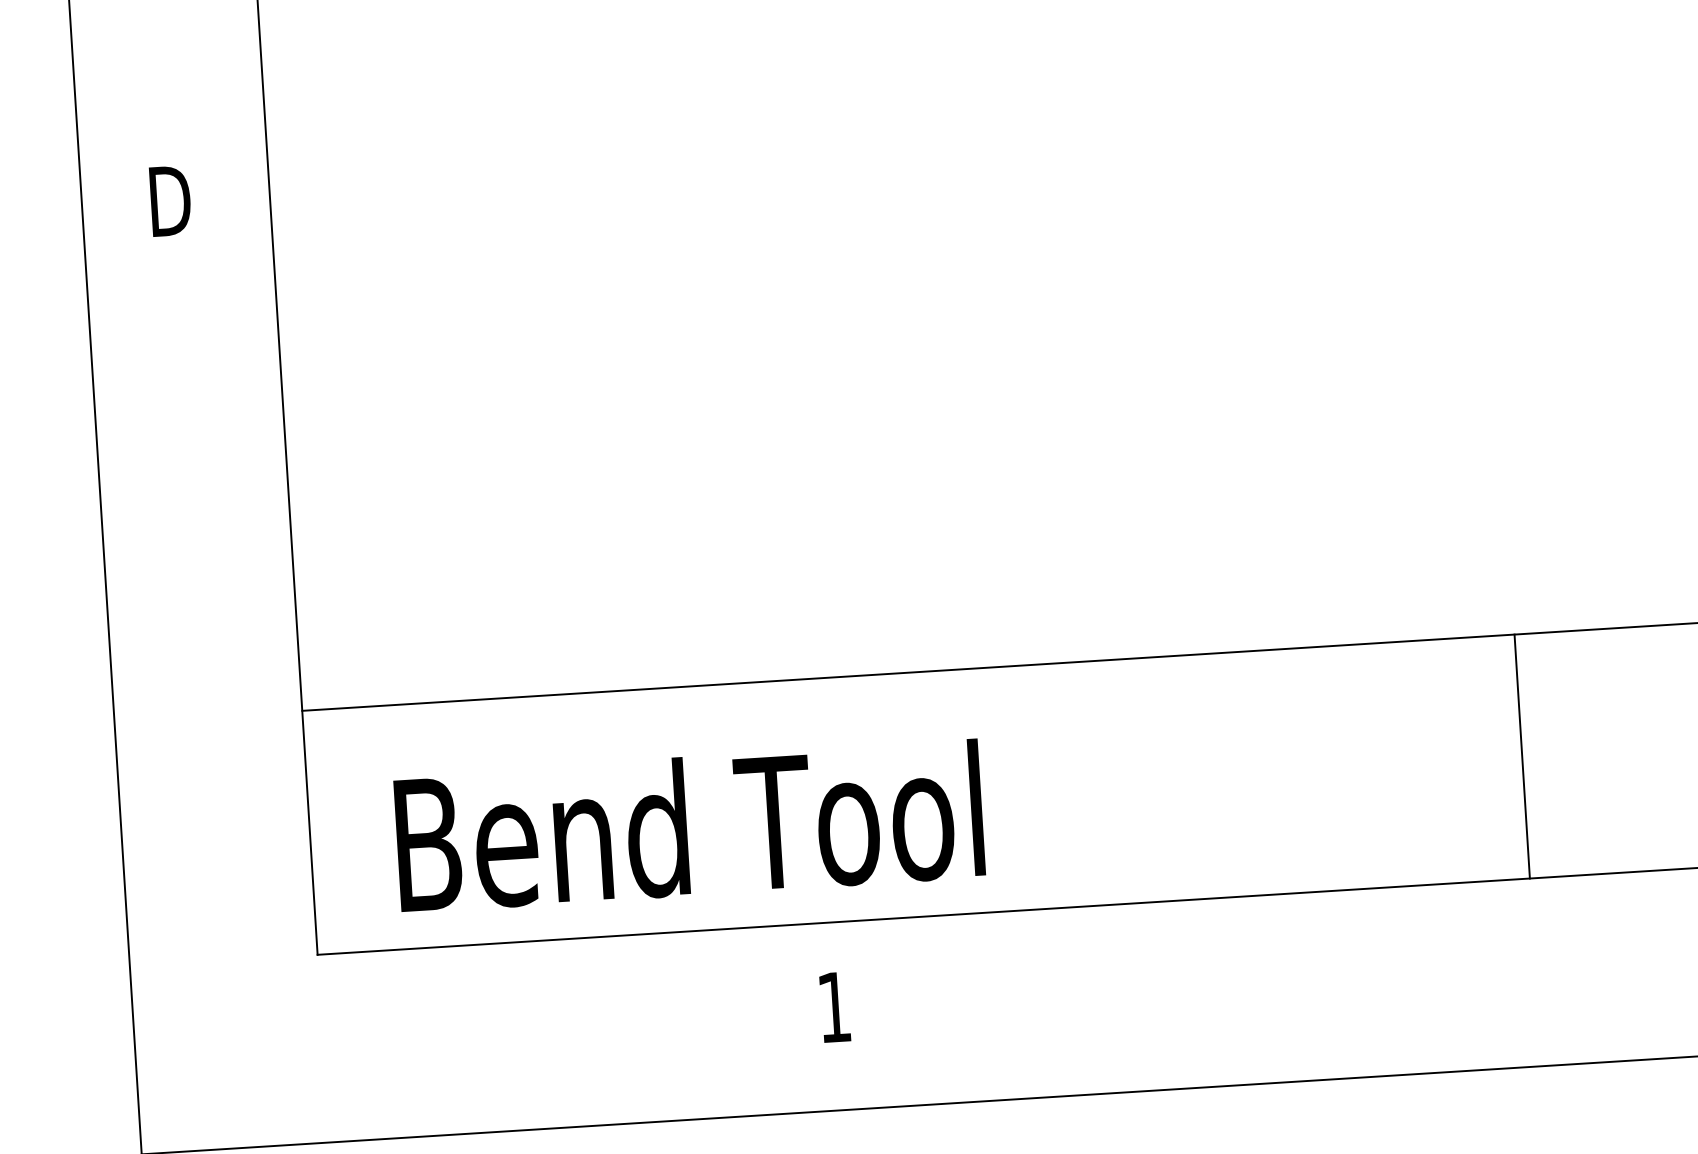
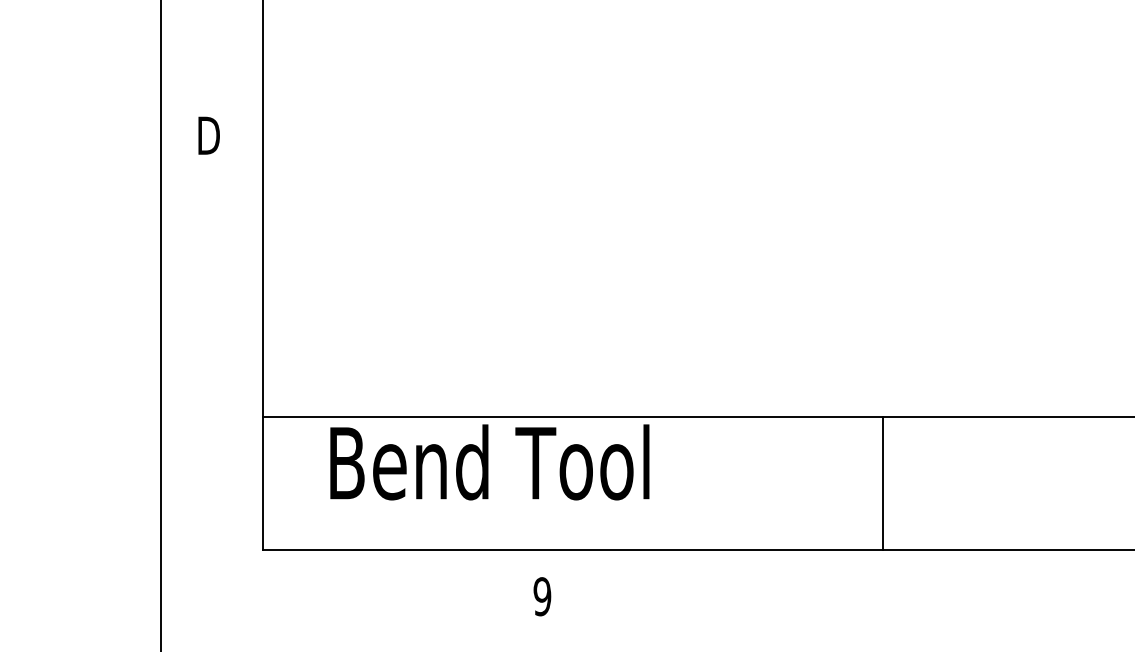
line: (1521, 755) -> (882, 483), moved
text: (688, 826) -> (489, 462), moved
text: (834, 1006) -> (542, 596), 1 -> 9

